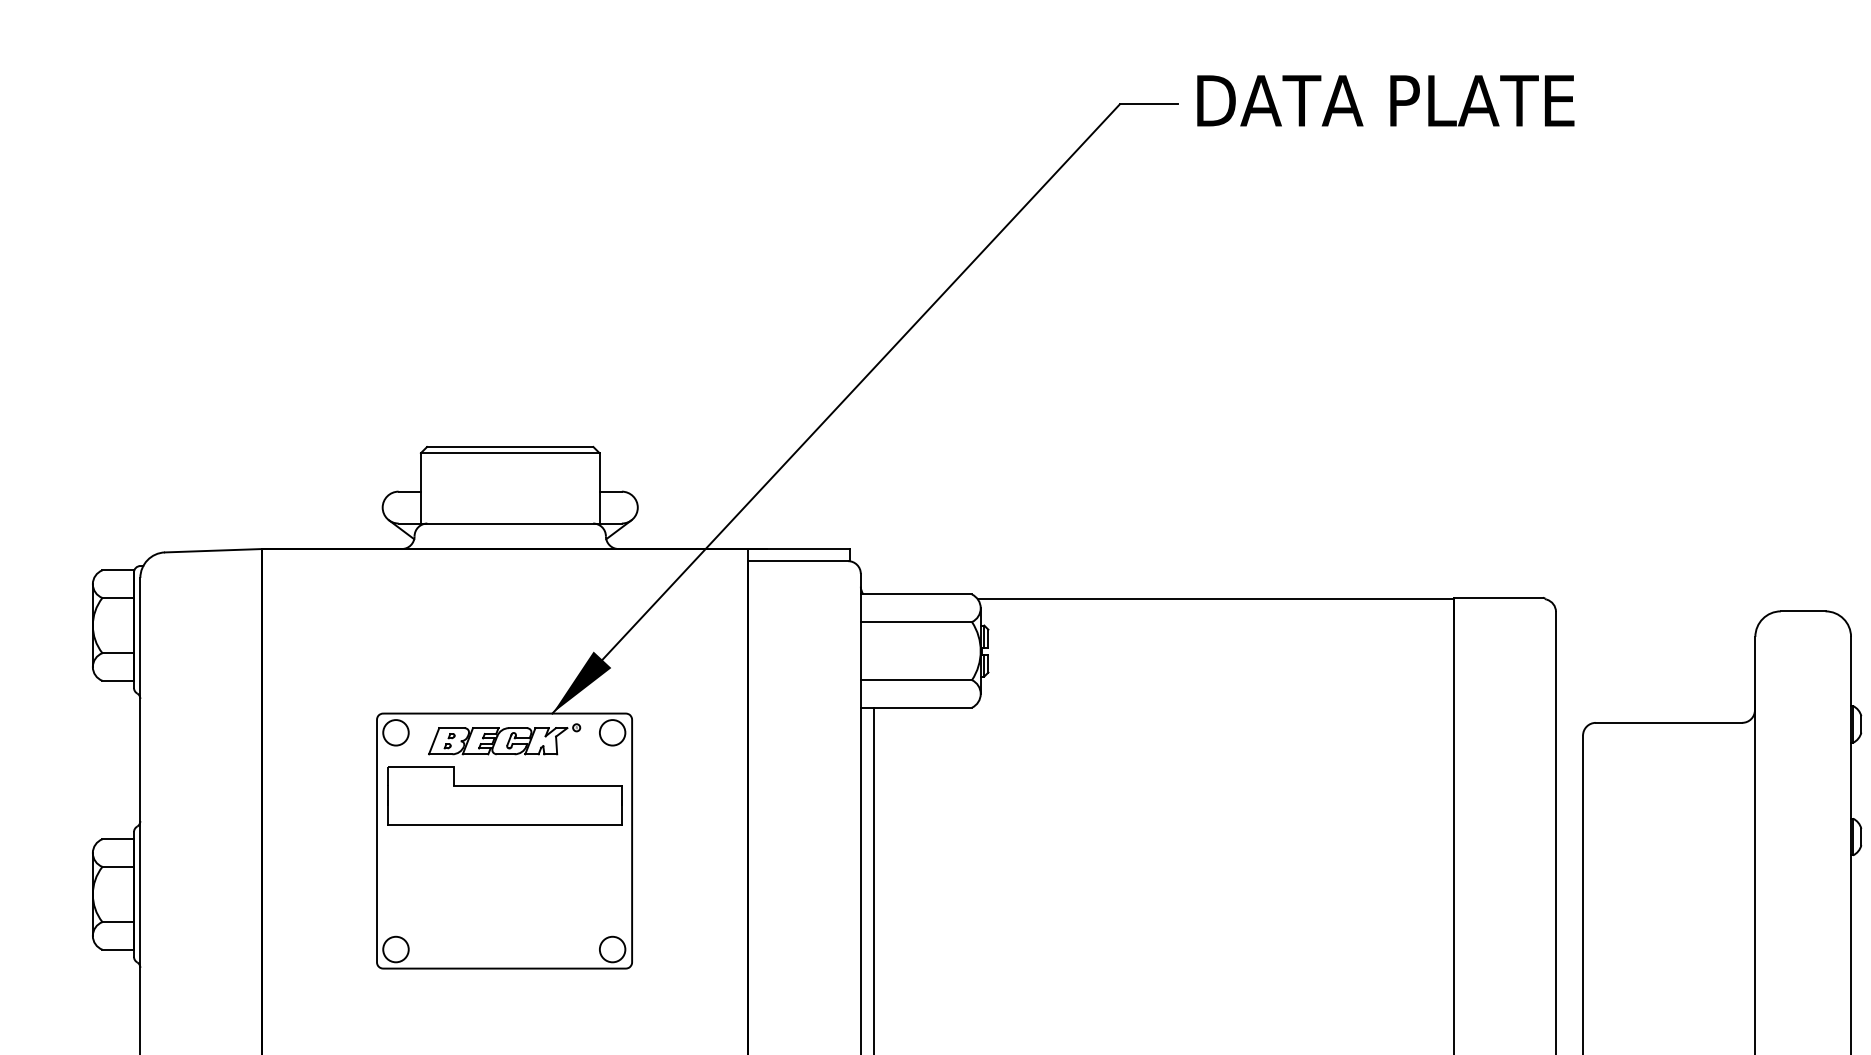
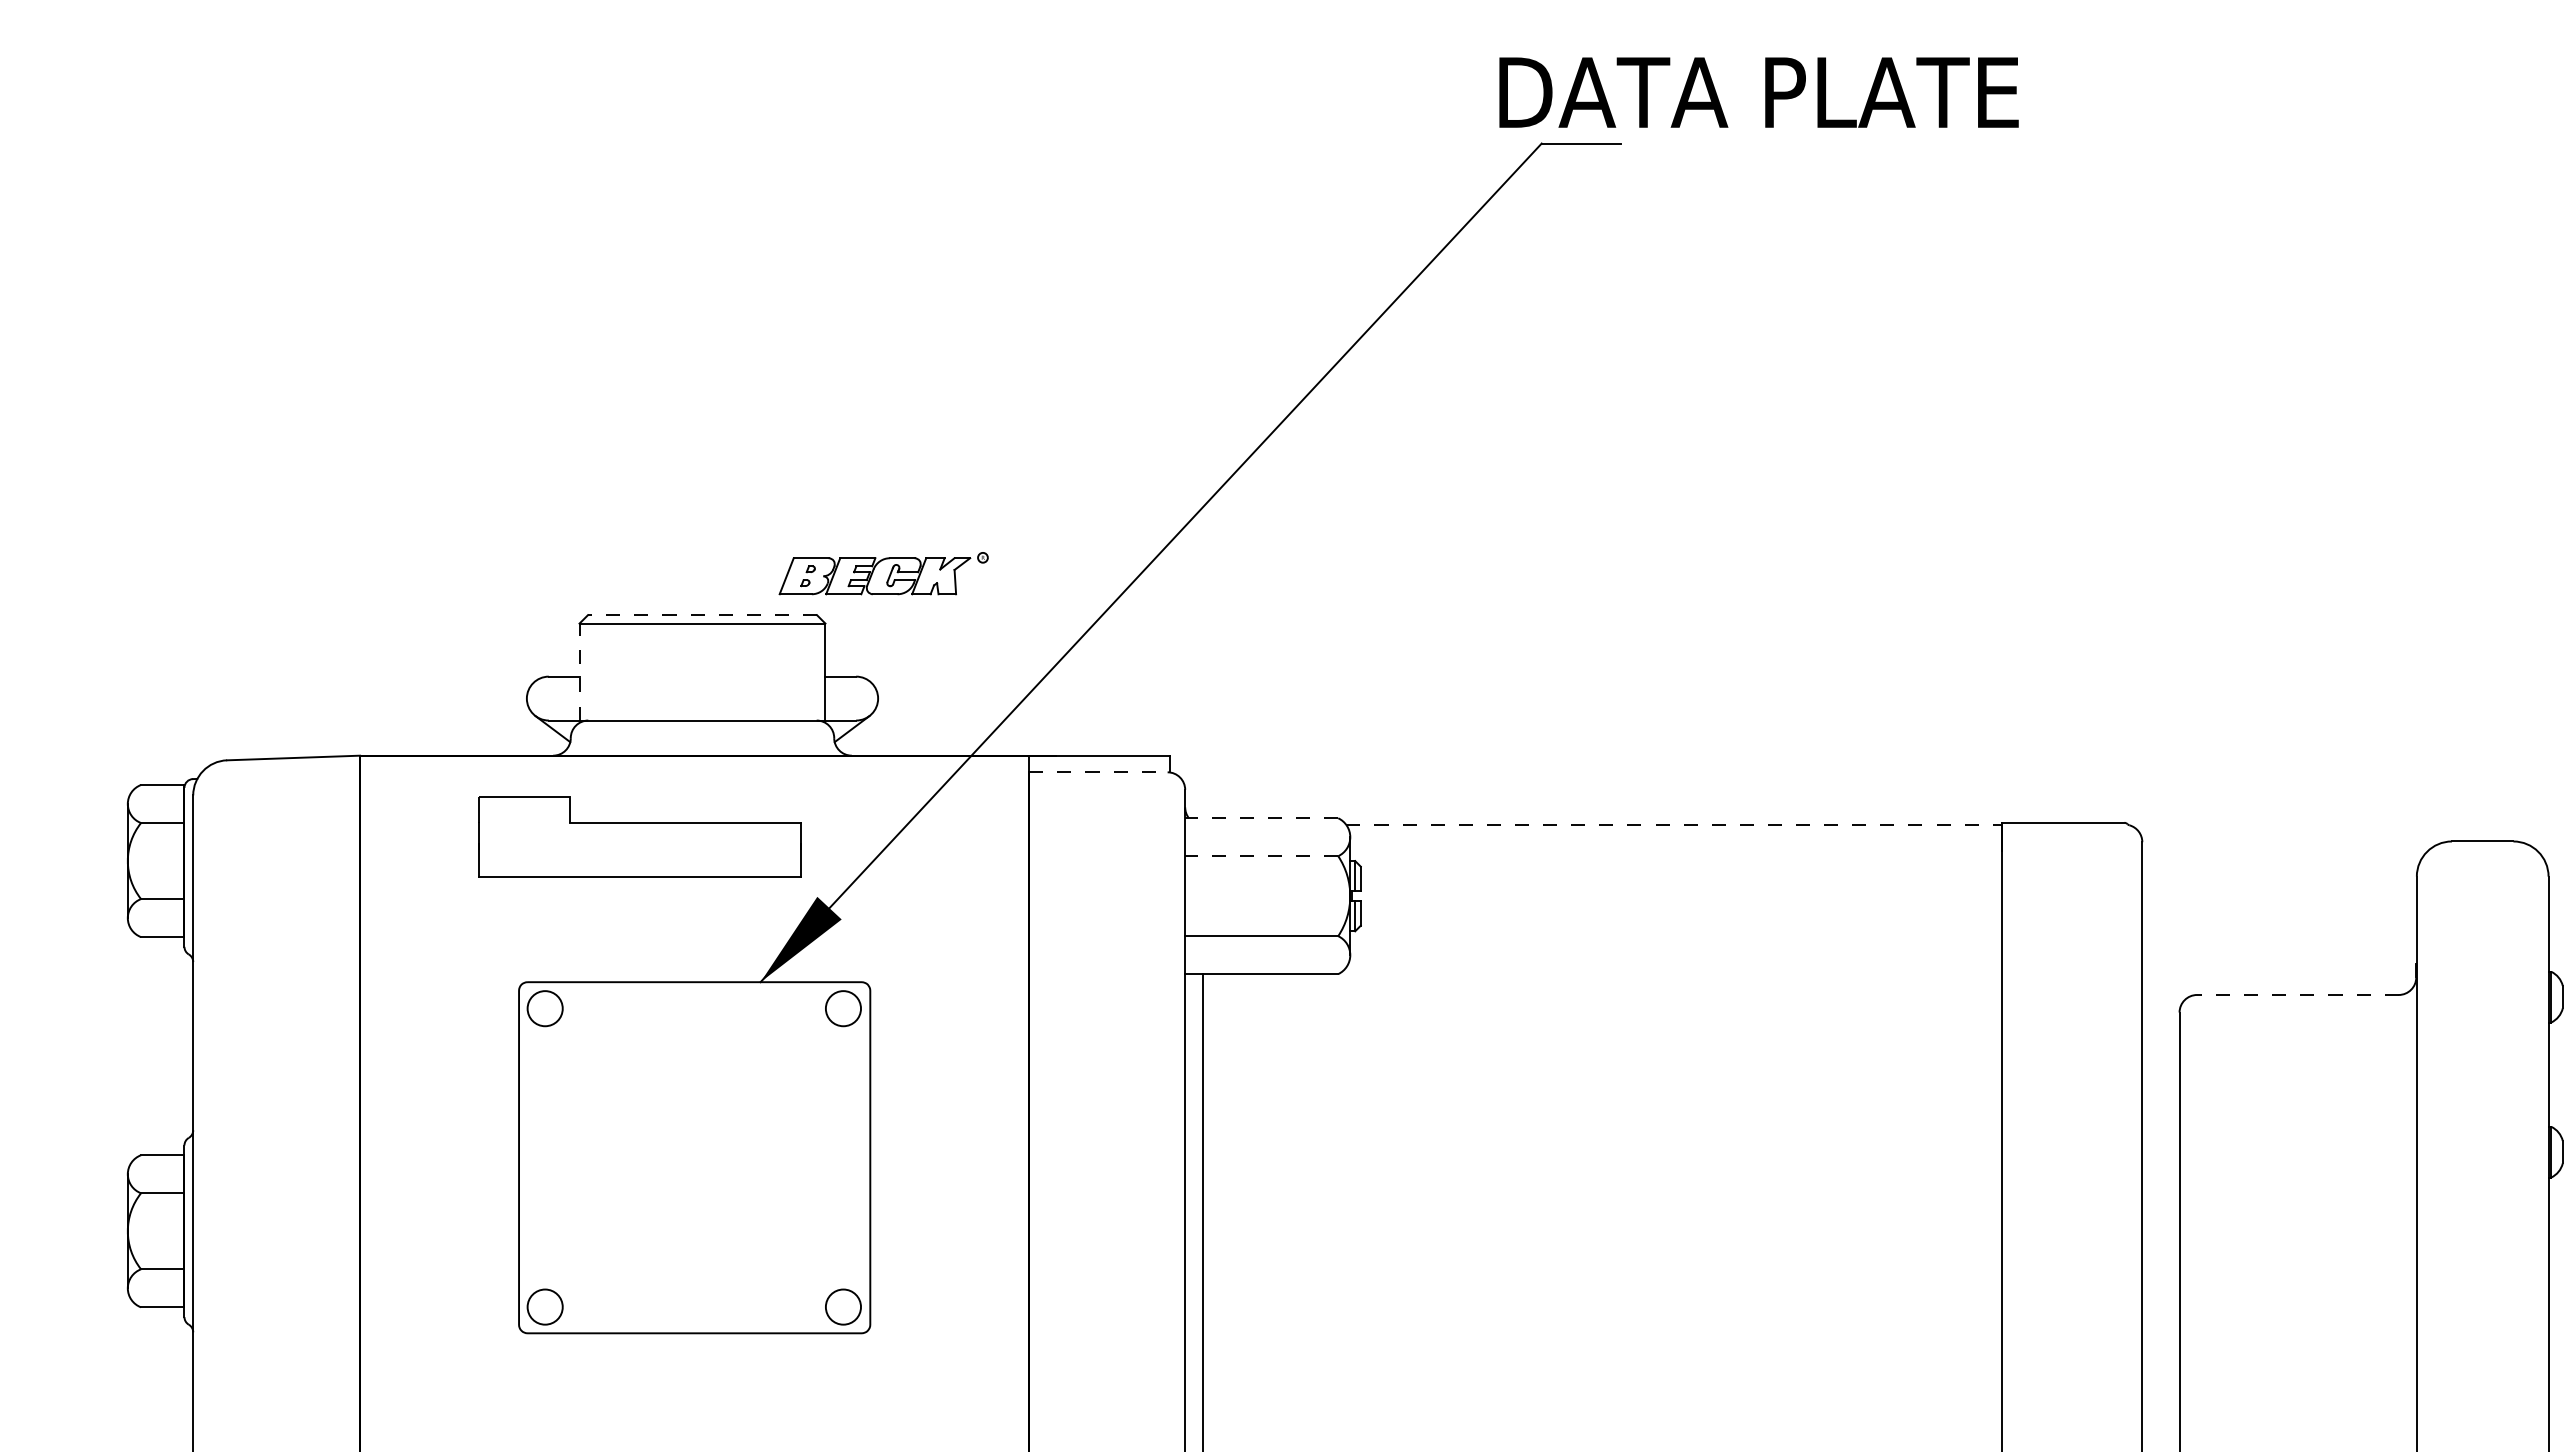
text: (1385, 100) -> (1758, 92), moved
line: (510, 447) -> (702, 615), solid -> dashed
line: (420, 487) -> (579, 671), solid -> dashed
line: (797, 561) -> (1098, 772), solid -> dashed
line: (916, 594) -> (1261, 818), solid -> dashed
line: (1216, 599) -> (1674, 825), solid -> dashed
line: (916, 622) -> (1261, 856), solid -> dashed
line: (1668, 722) -> (2297, 994), solid -> dashed
part: (504, 739) -> (883, 573), moved
part: (504, 795) -> (639, 836), moved

